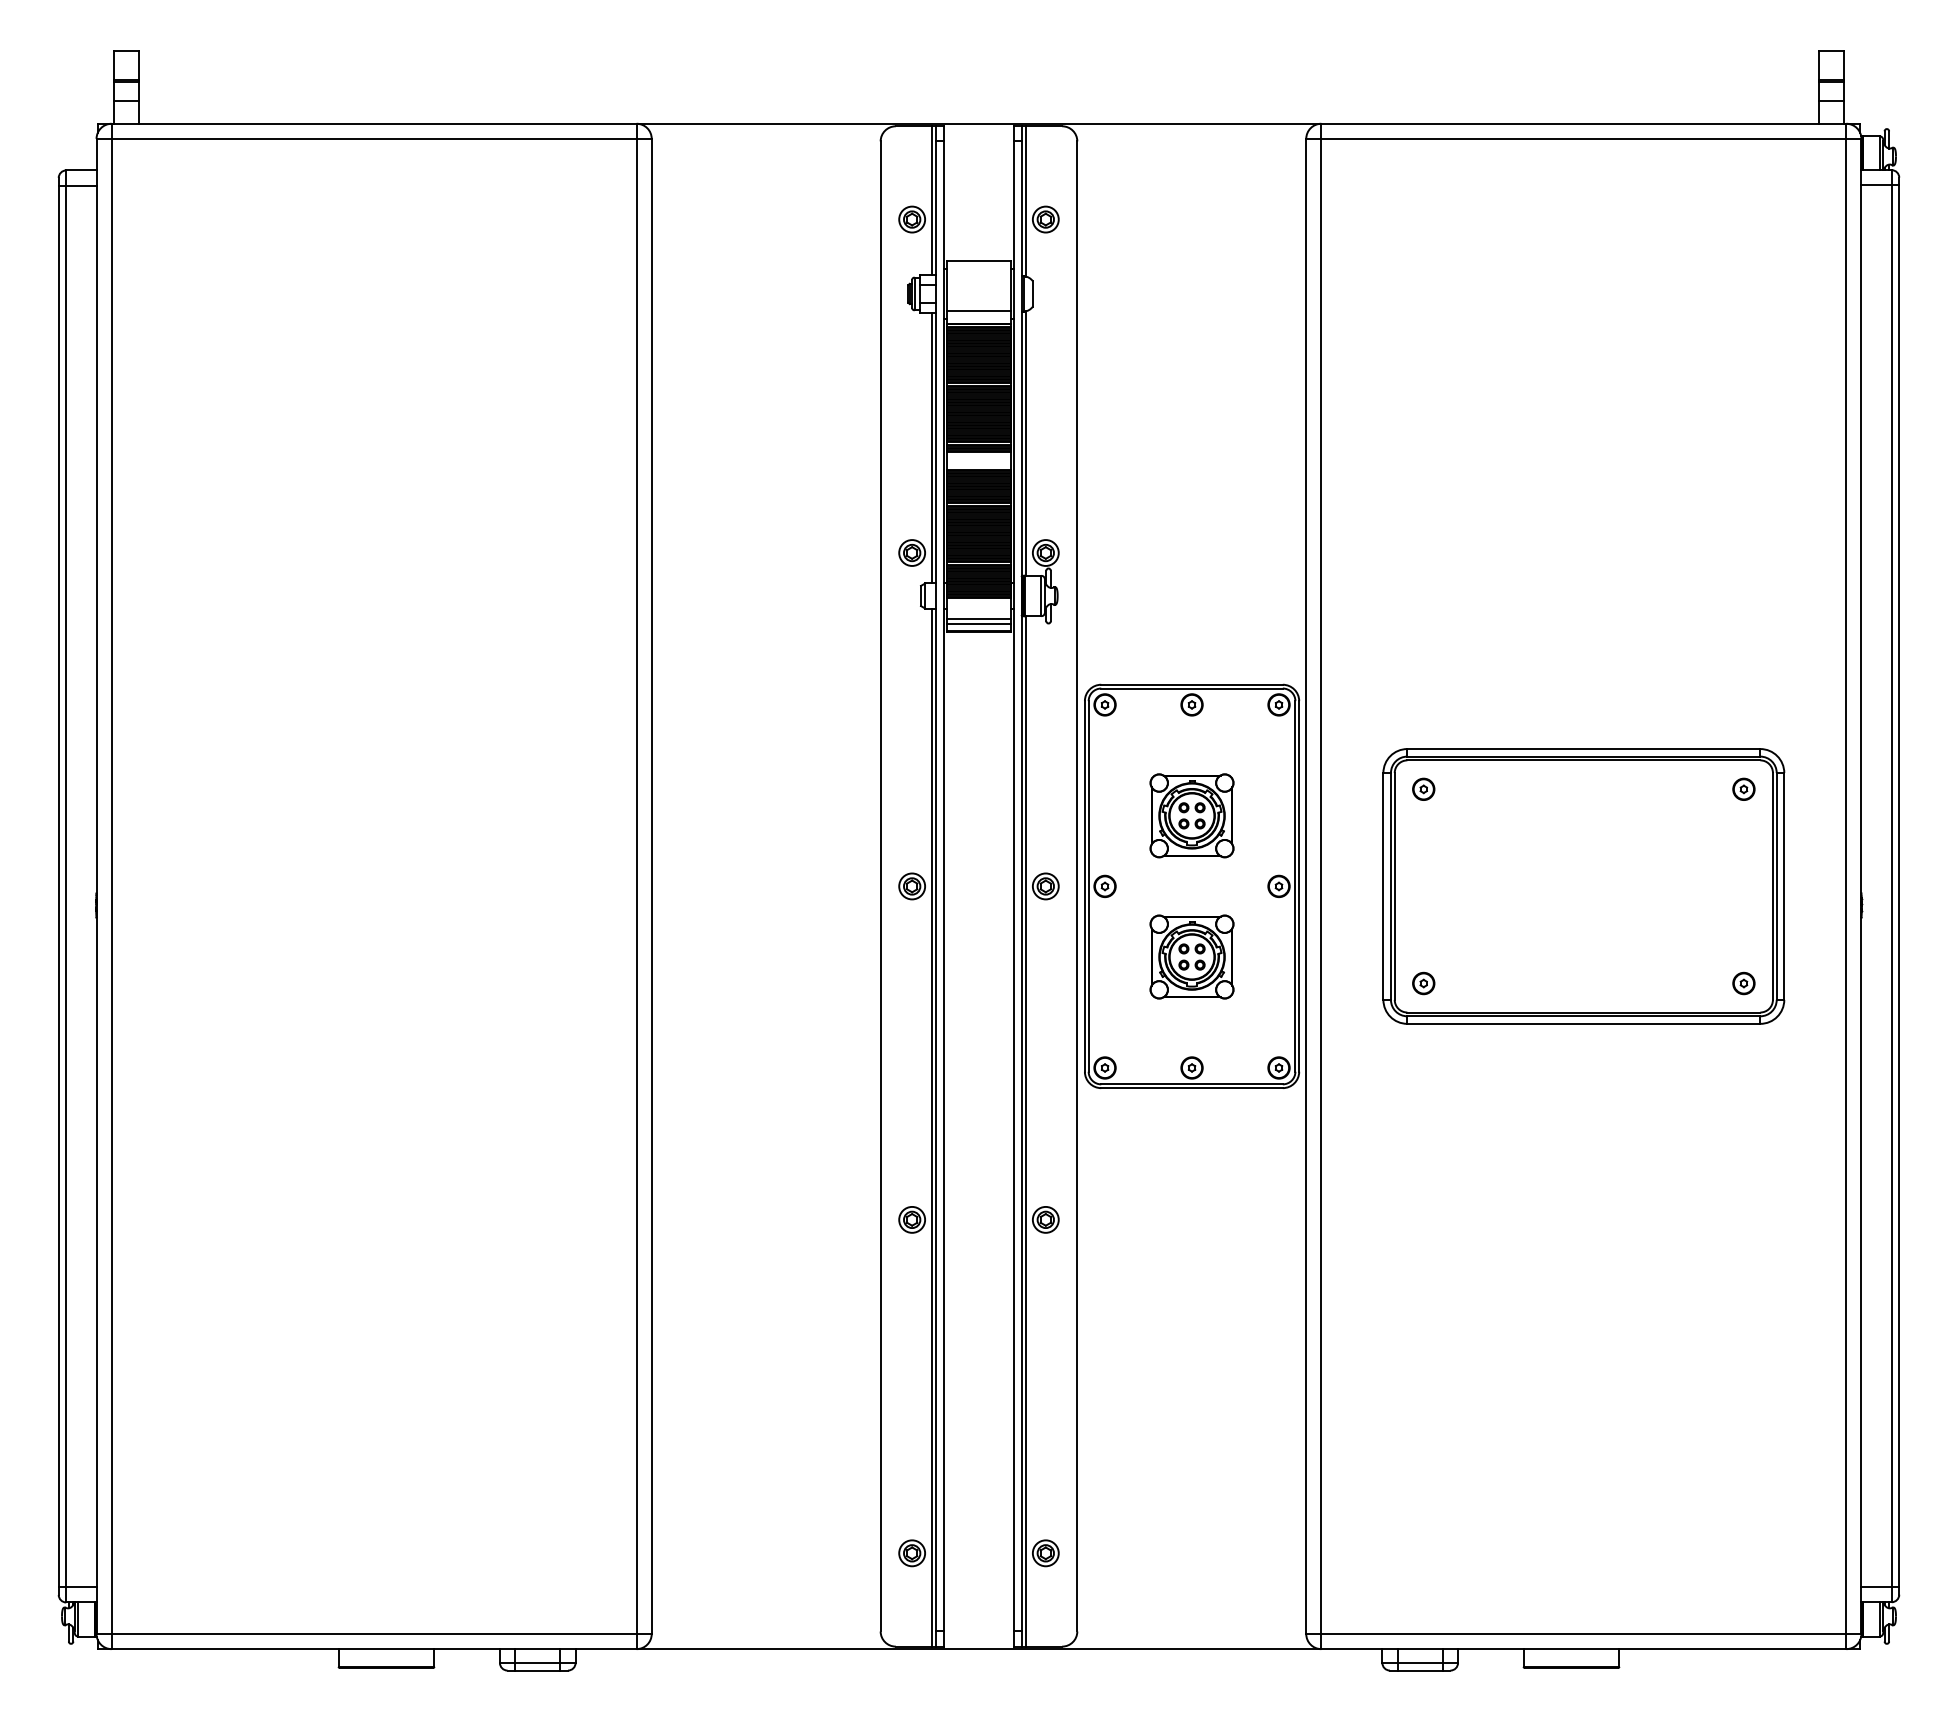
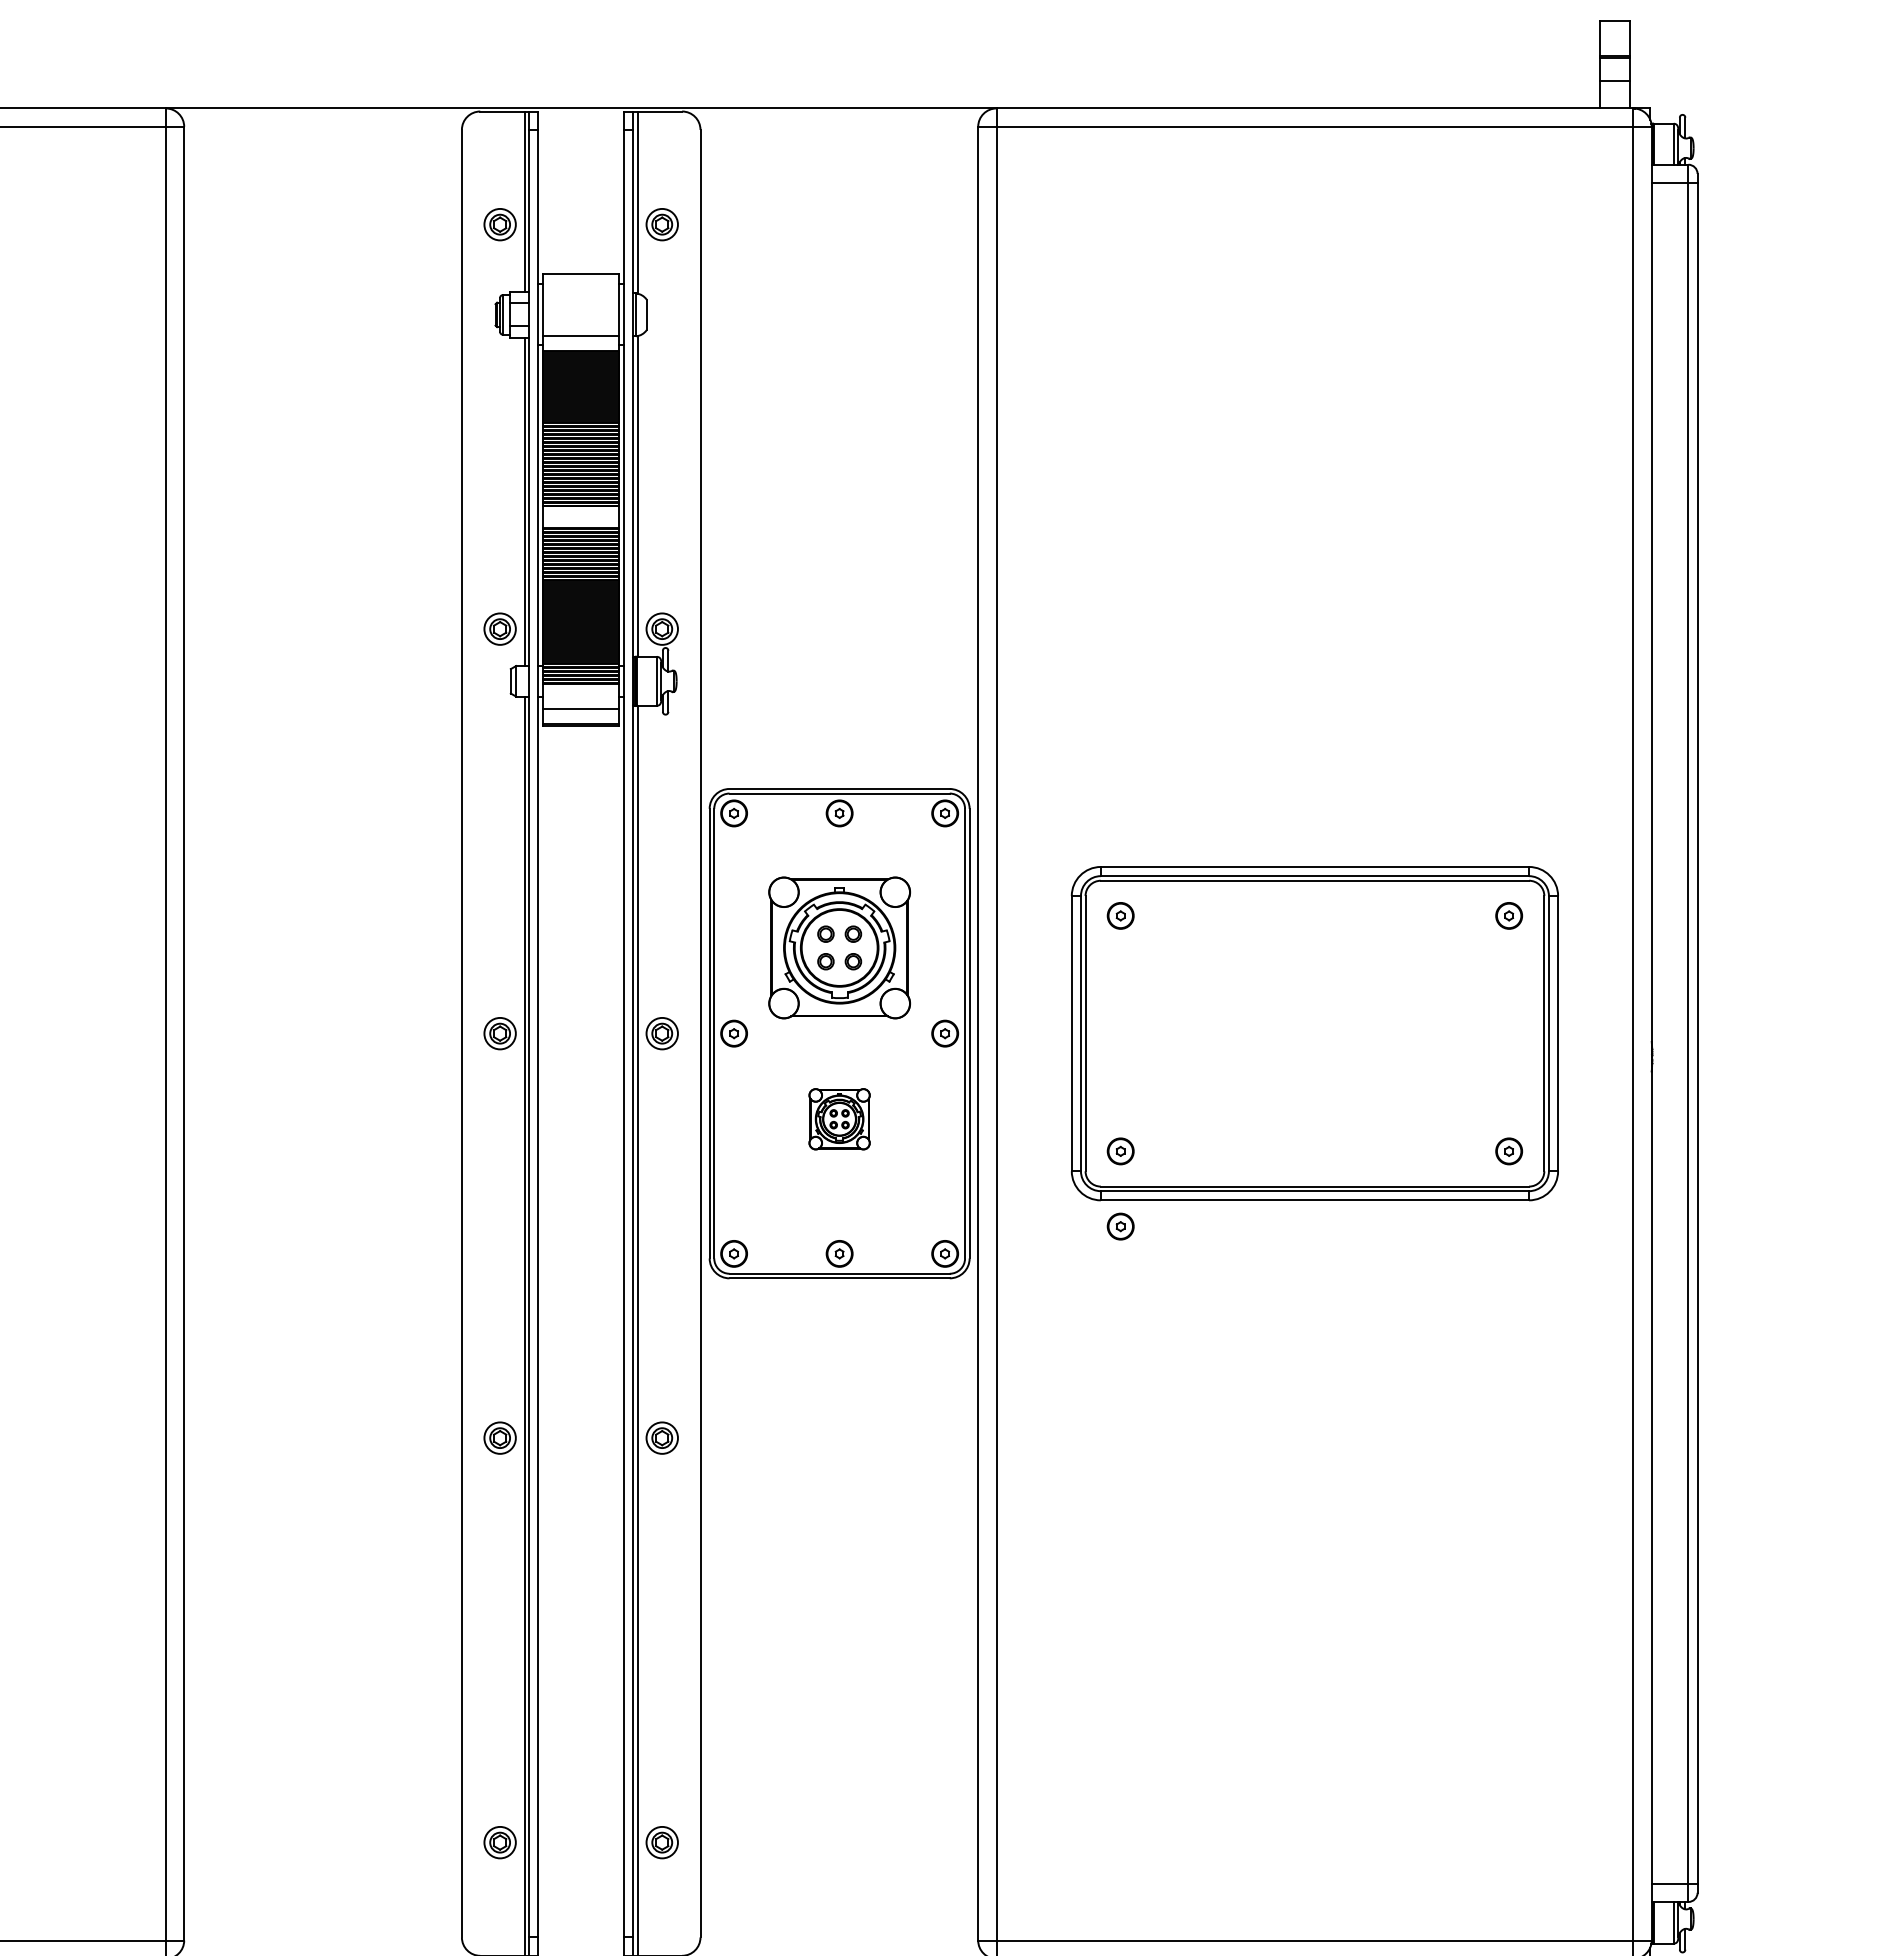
line: (978, 624) -> (580, 715), removed
part: (1191, 815) -> (838, 947), size x1.4
part: (1191, 956) -> (838, 1118), size x0.6
part: (1423, 1045) -> (1120, 1226), added

